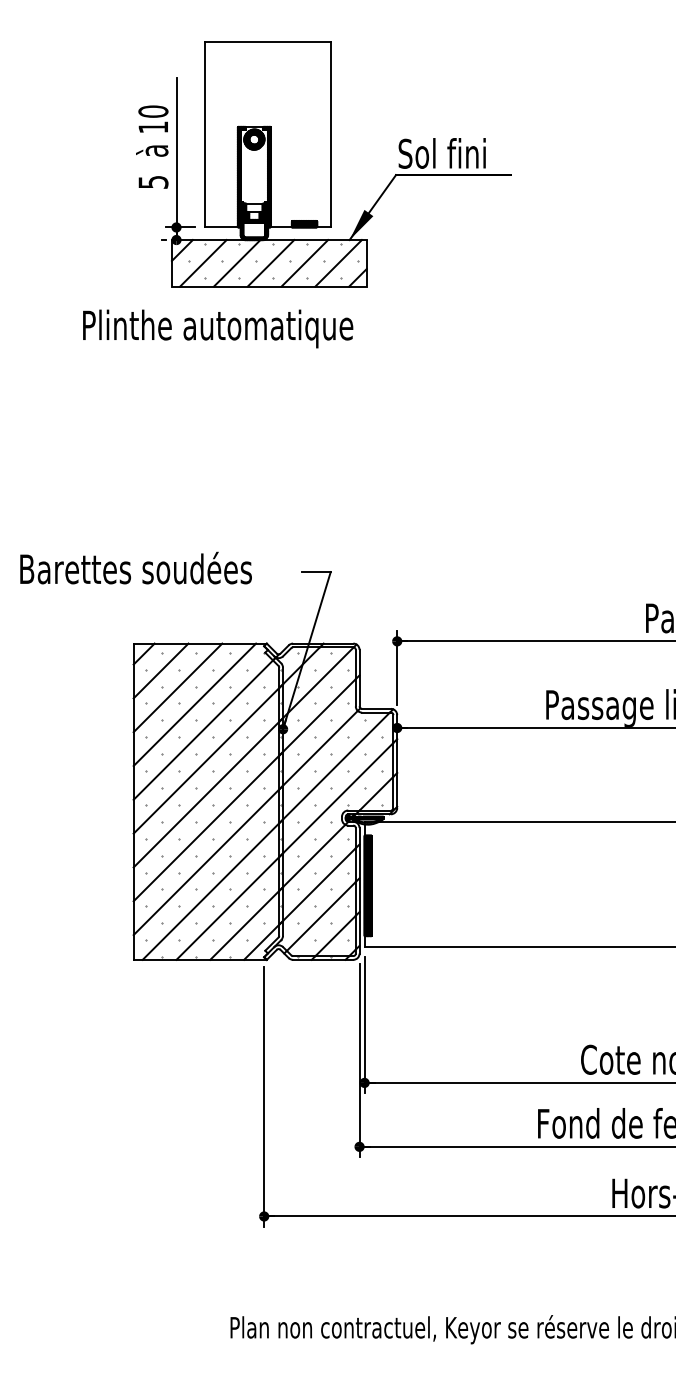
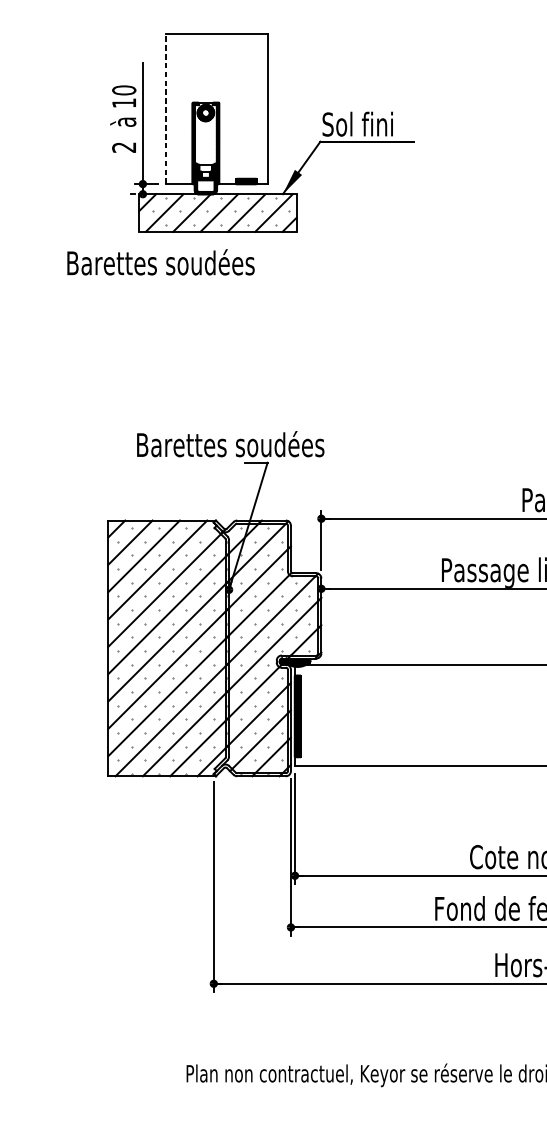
line: (205, 134) -> (166, 108), solid -> dashed
text: (153, 182) -> (124, 147), 5 -> 2
text: (219, 328) -> (177, 265), Plinthe automatique -> Barettes soudées
text: (135, 567) -> (230, 443), moved

